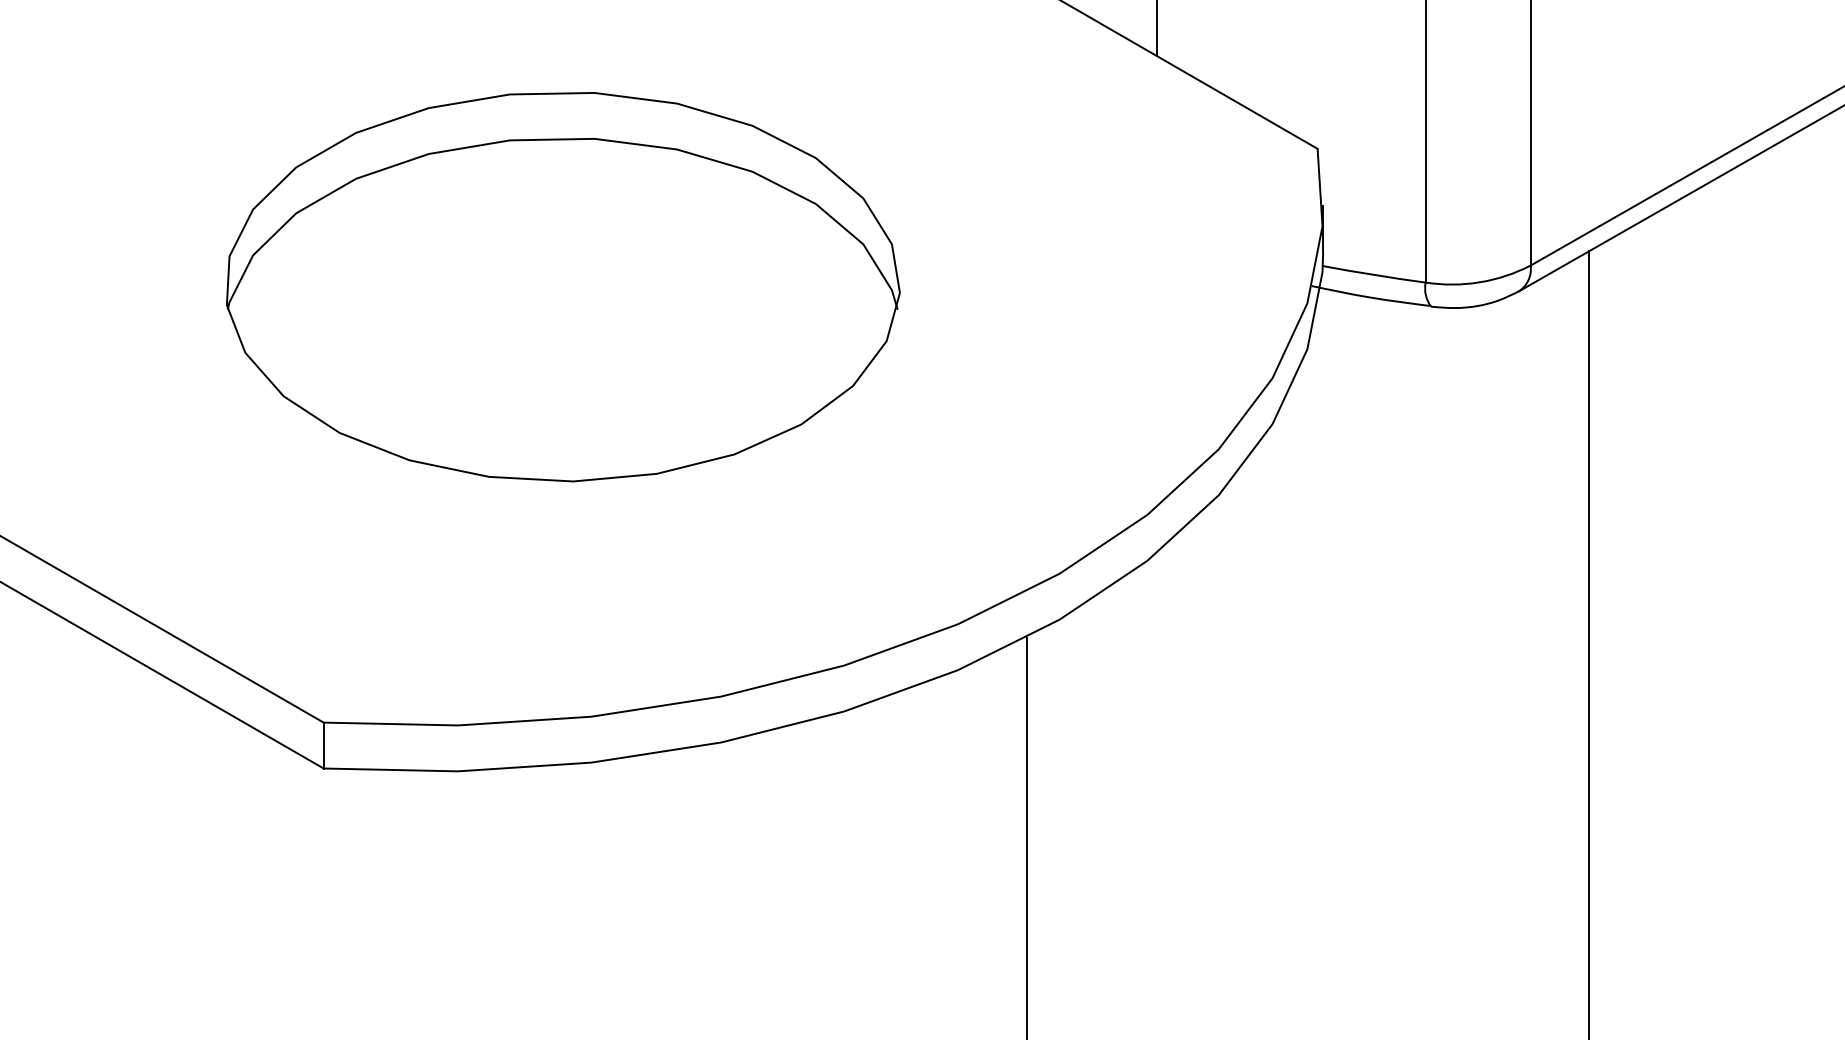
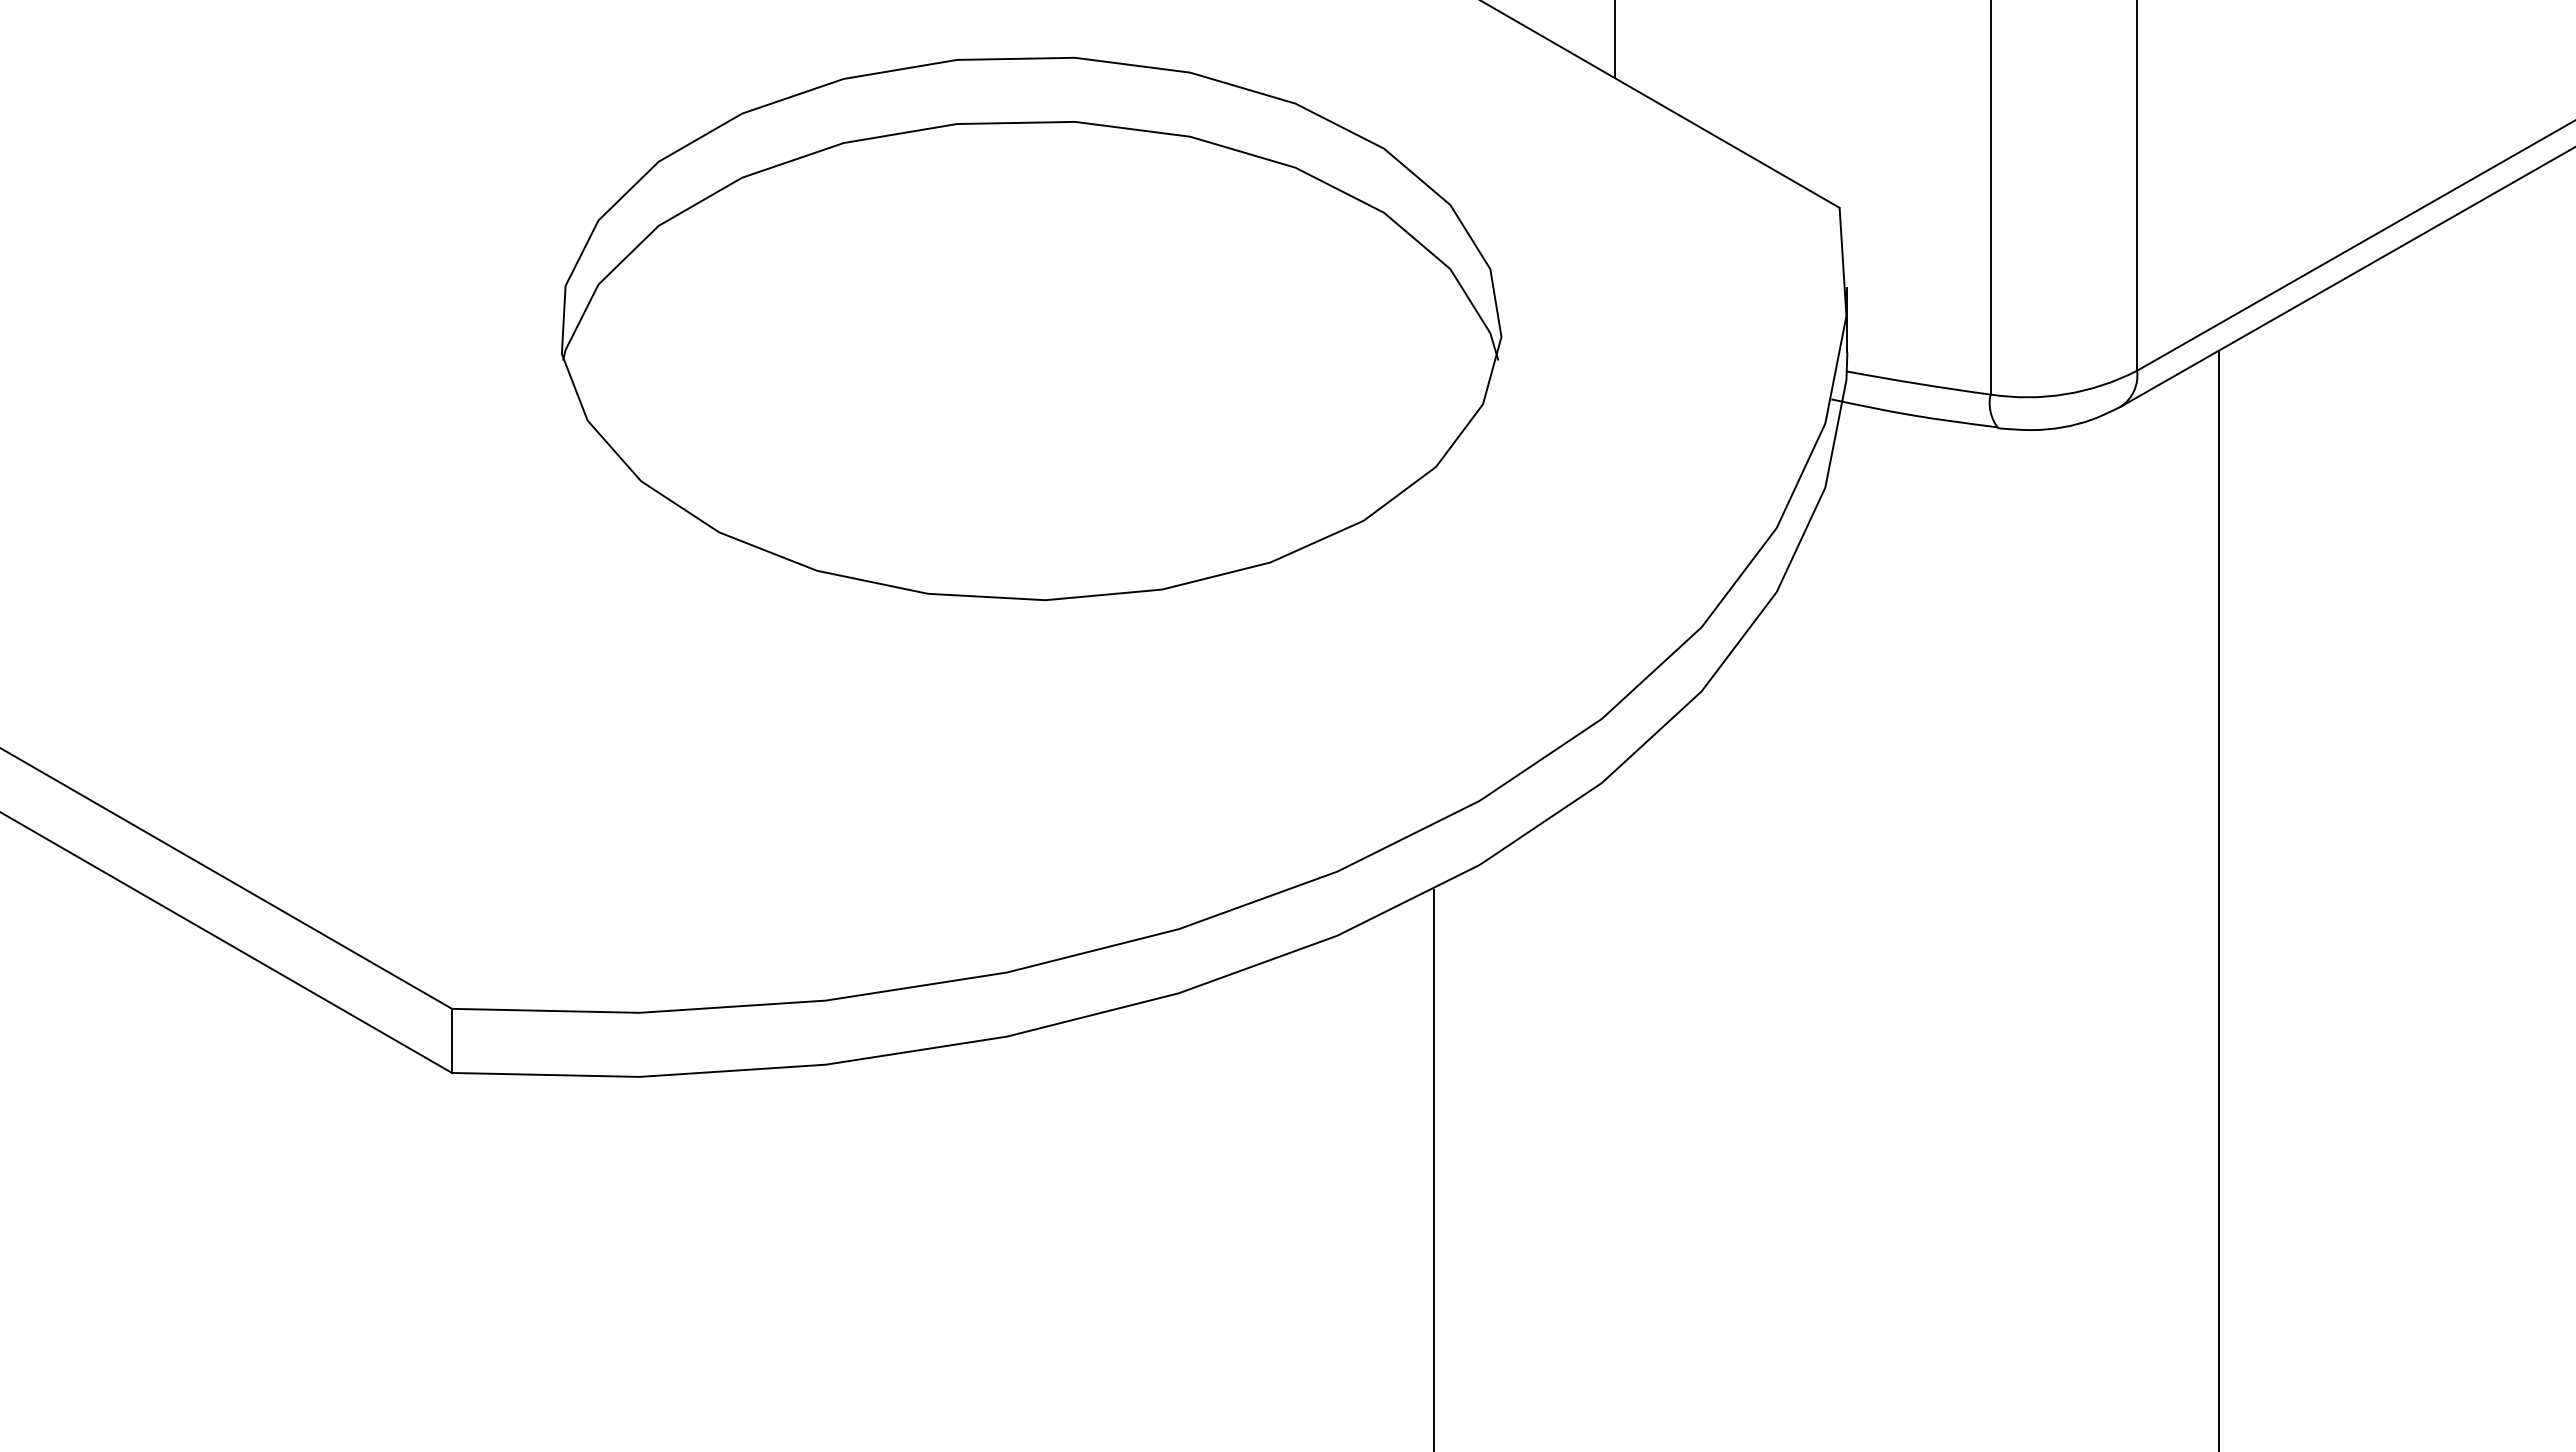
part: (563, 286) -> (1031, 328), moved

